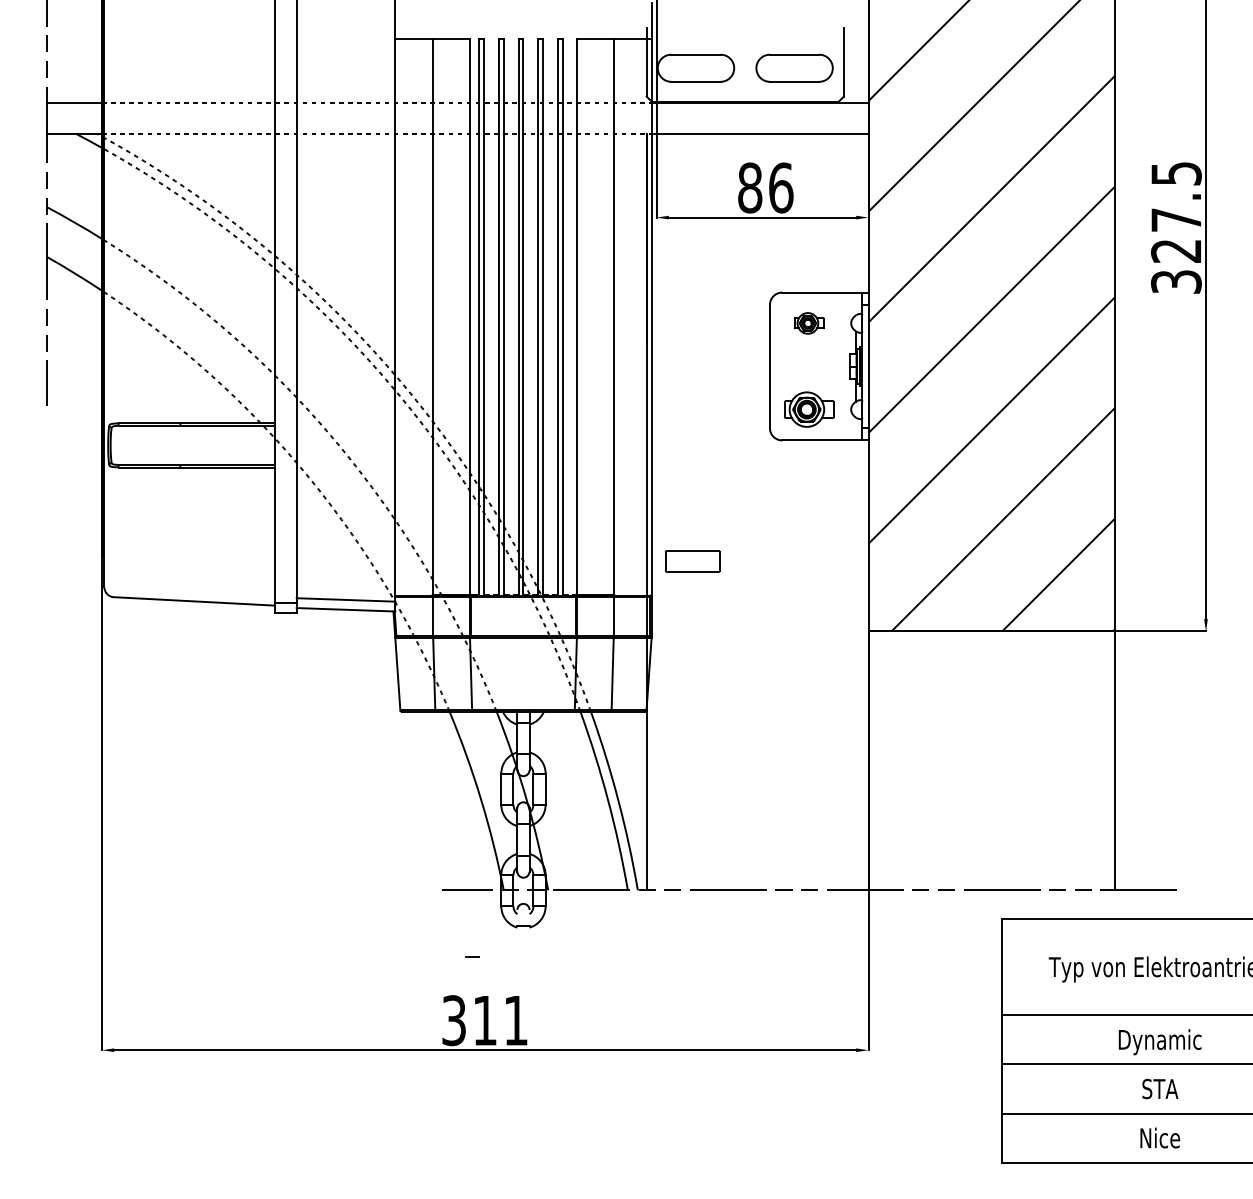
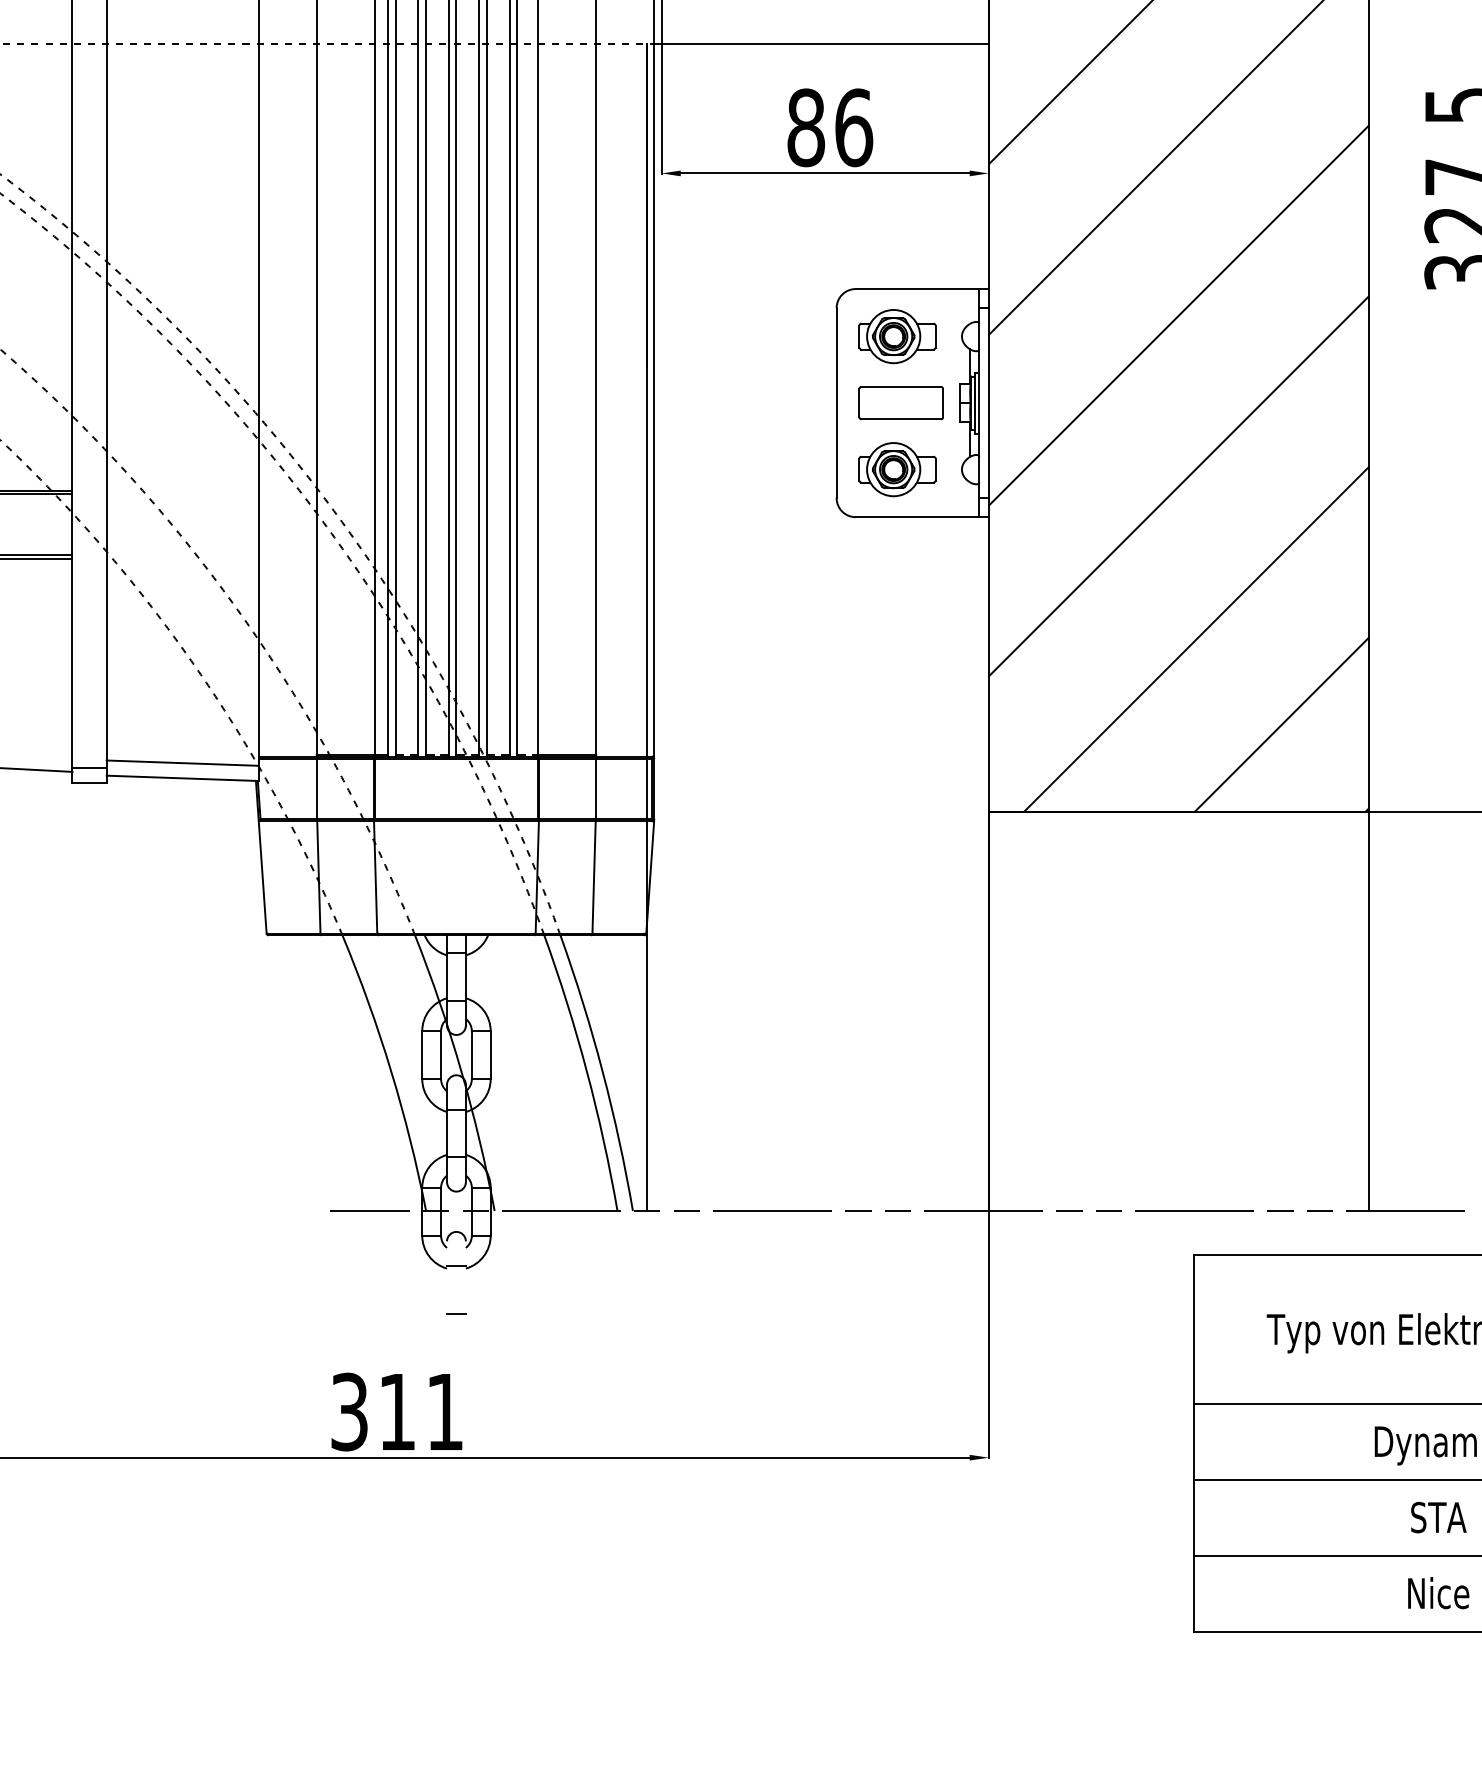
part: (809, 323) -> (897, 336), size x1.67
part: (692, 561) -> (900, 403), moved
line: (472, 956) -> (456, 1313), moved

